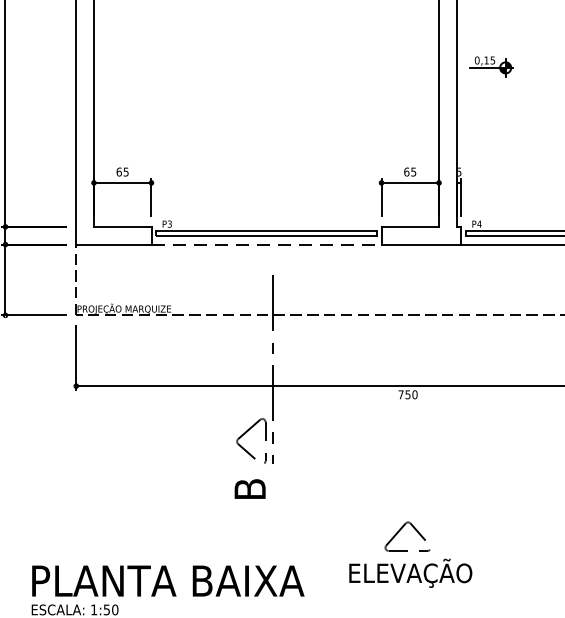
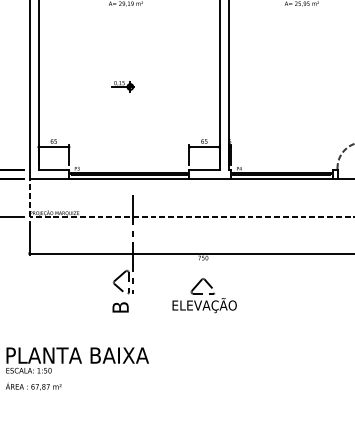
part: (490, 66) -> (122, 86), moved
line: (267, 244) -> (129, 179), dashed -> solid
part: (410, 554) -> (204, 295), moved

